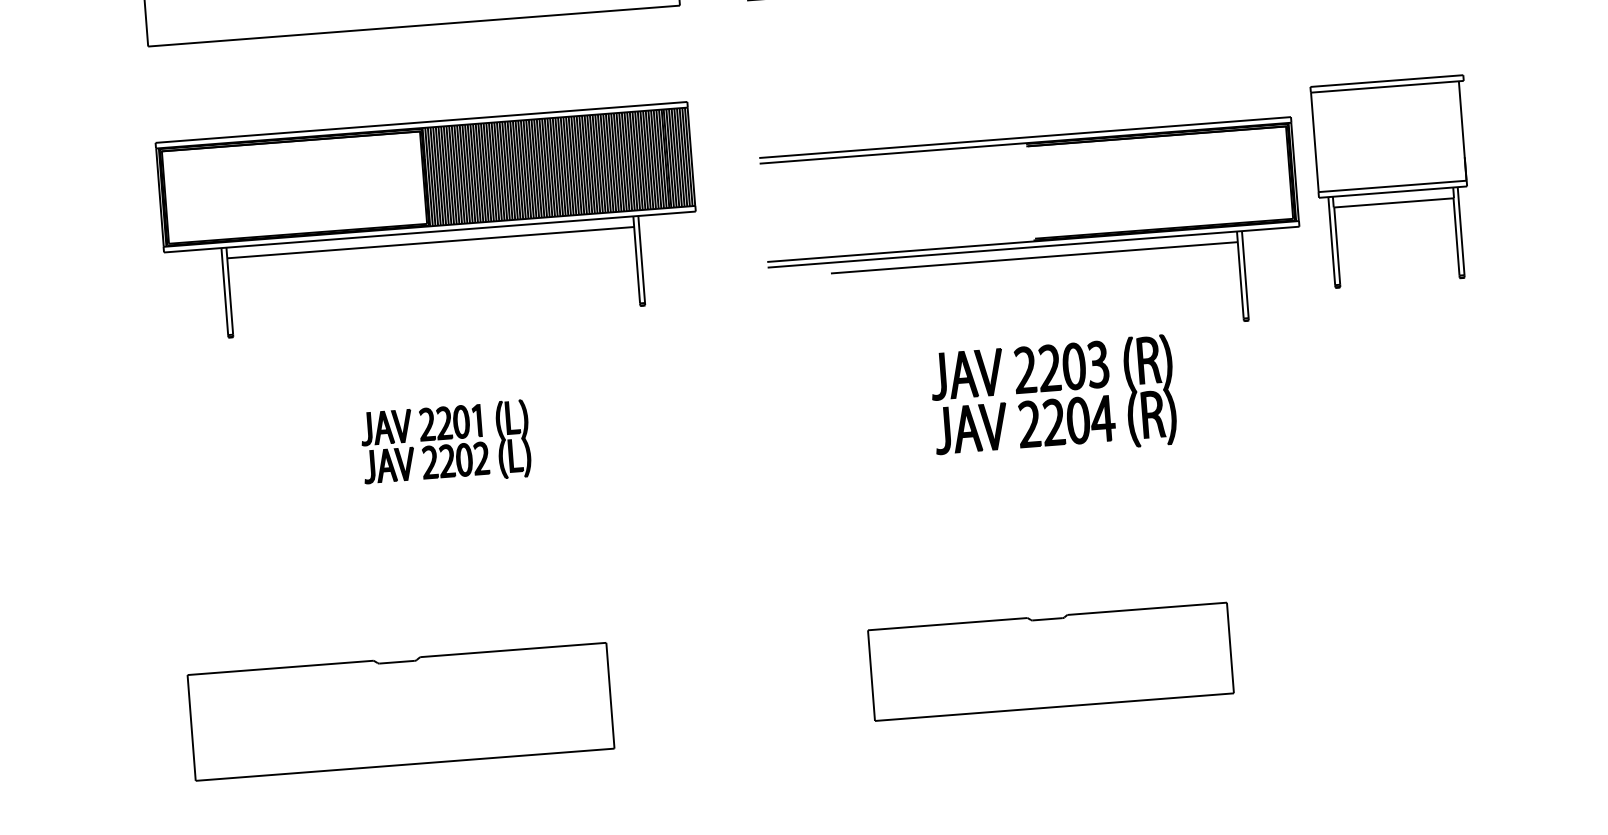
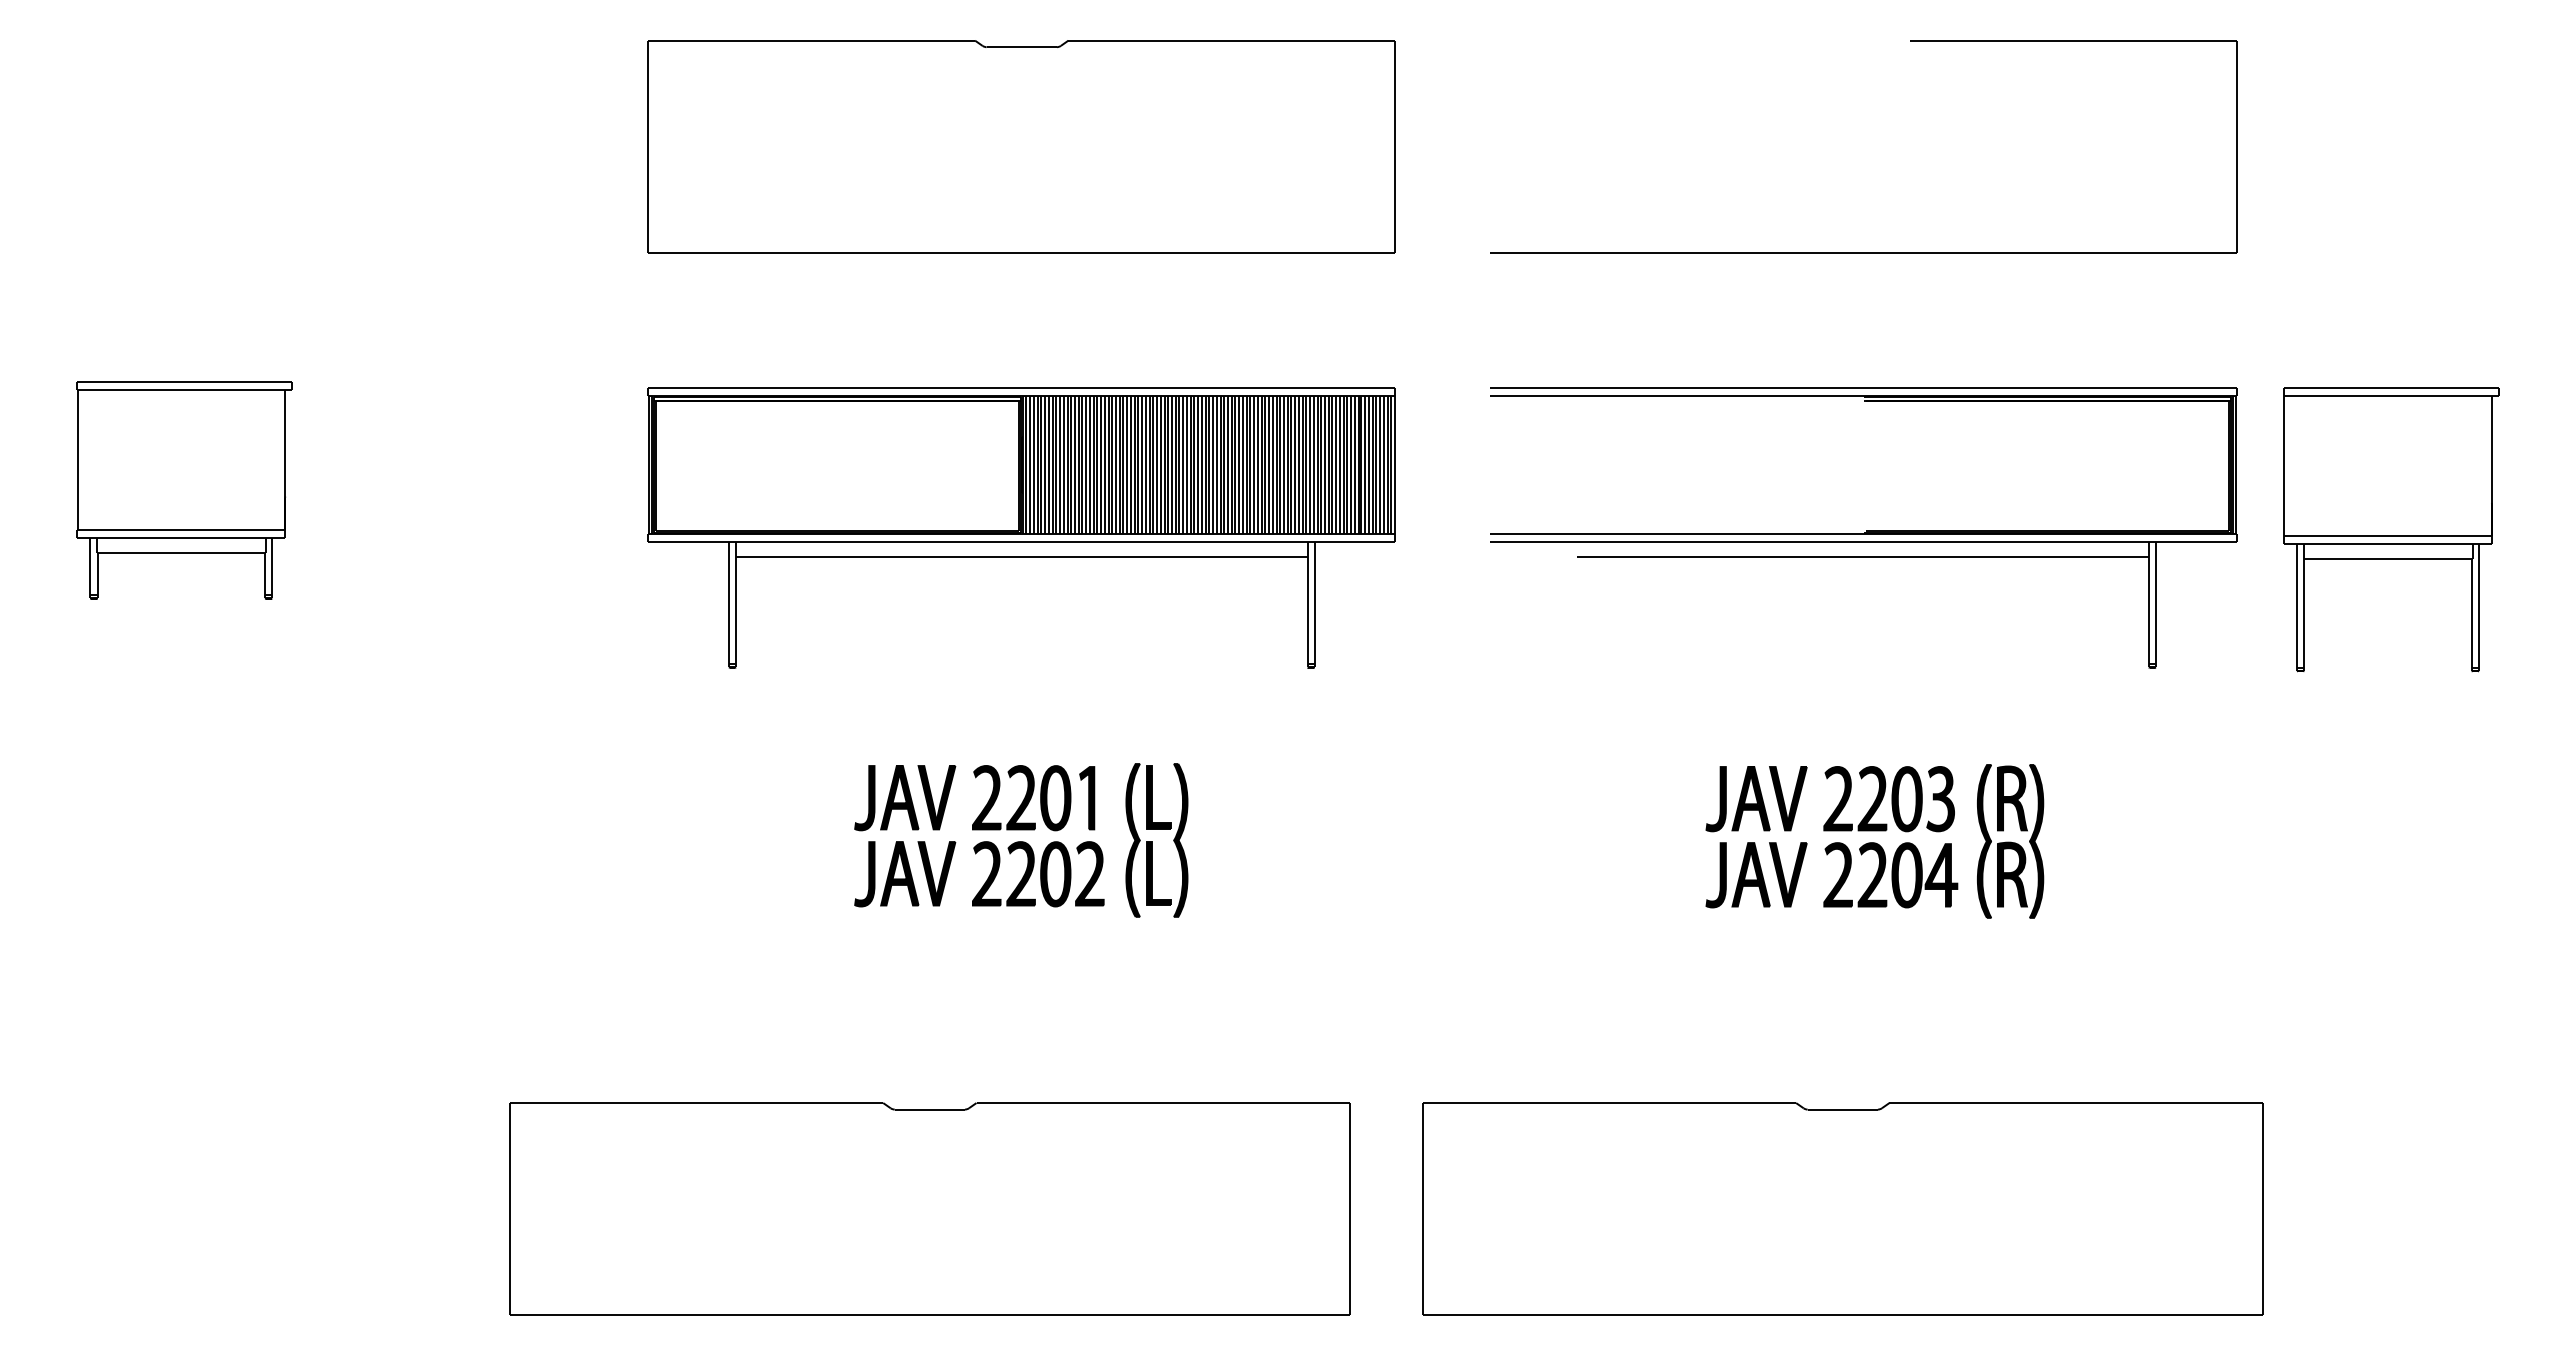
part: (1394, 181) -> (2391, 529), moved
part: (1033, 236) -> (1863, 527), moved
part: (446, 444) -> (1021, 840), size x1.43
part: (1050, 661) -> (1842, 1208), size x1.67
part: (400, 711) -> (929, 1208), size x1.43

